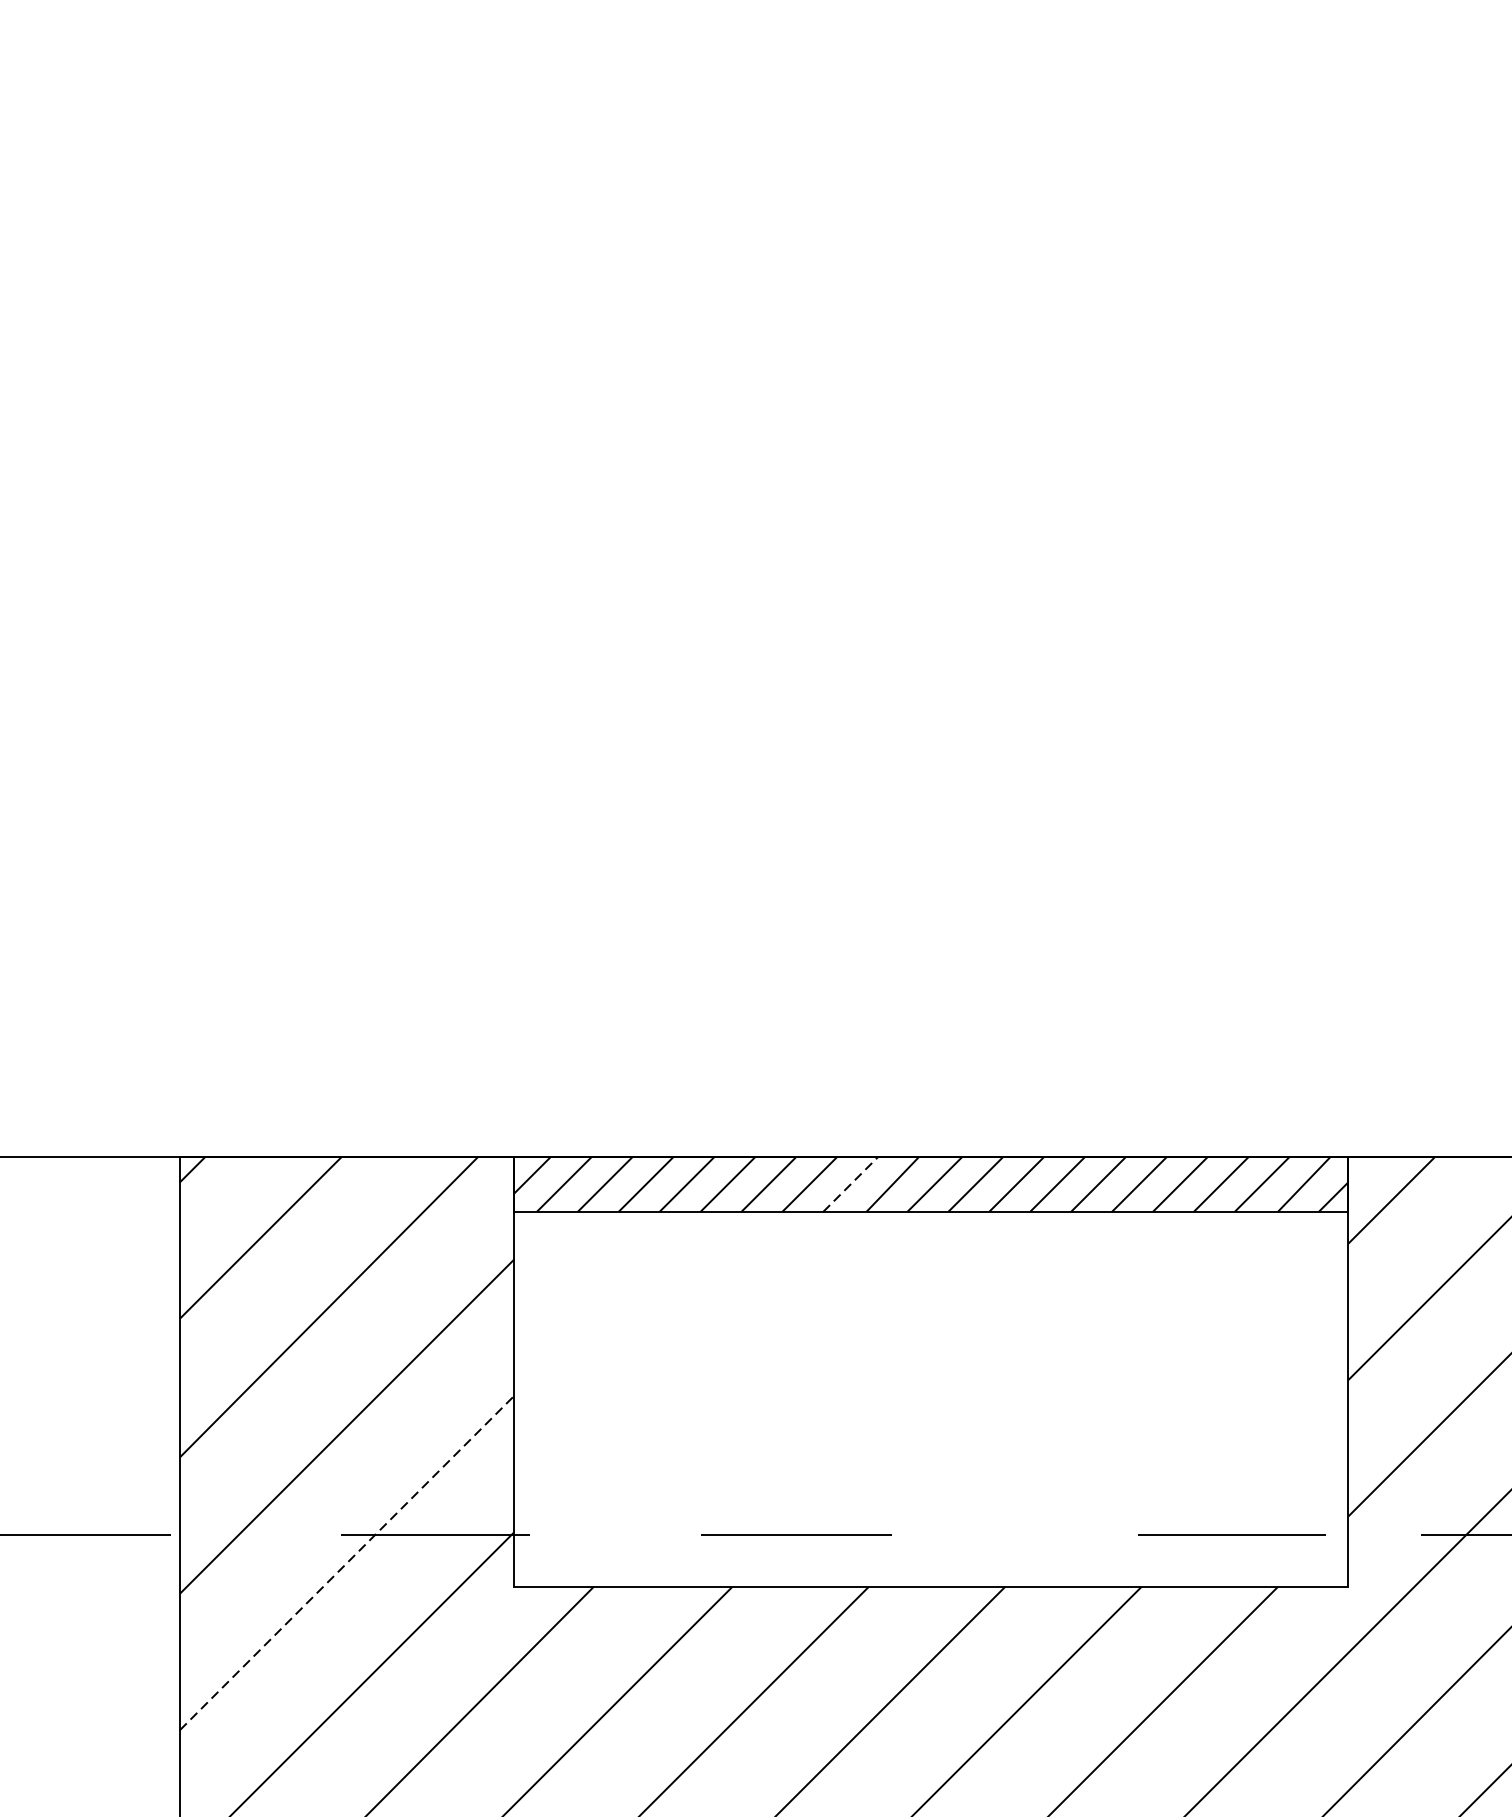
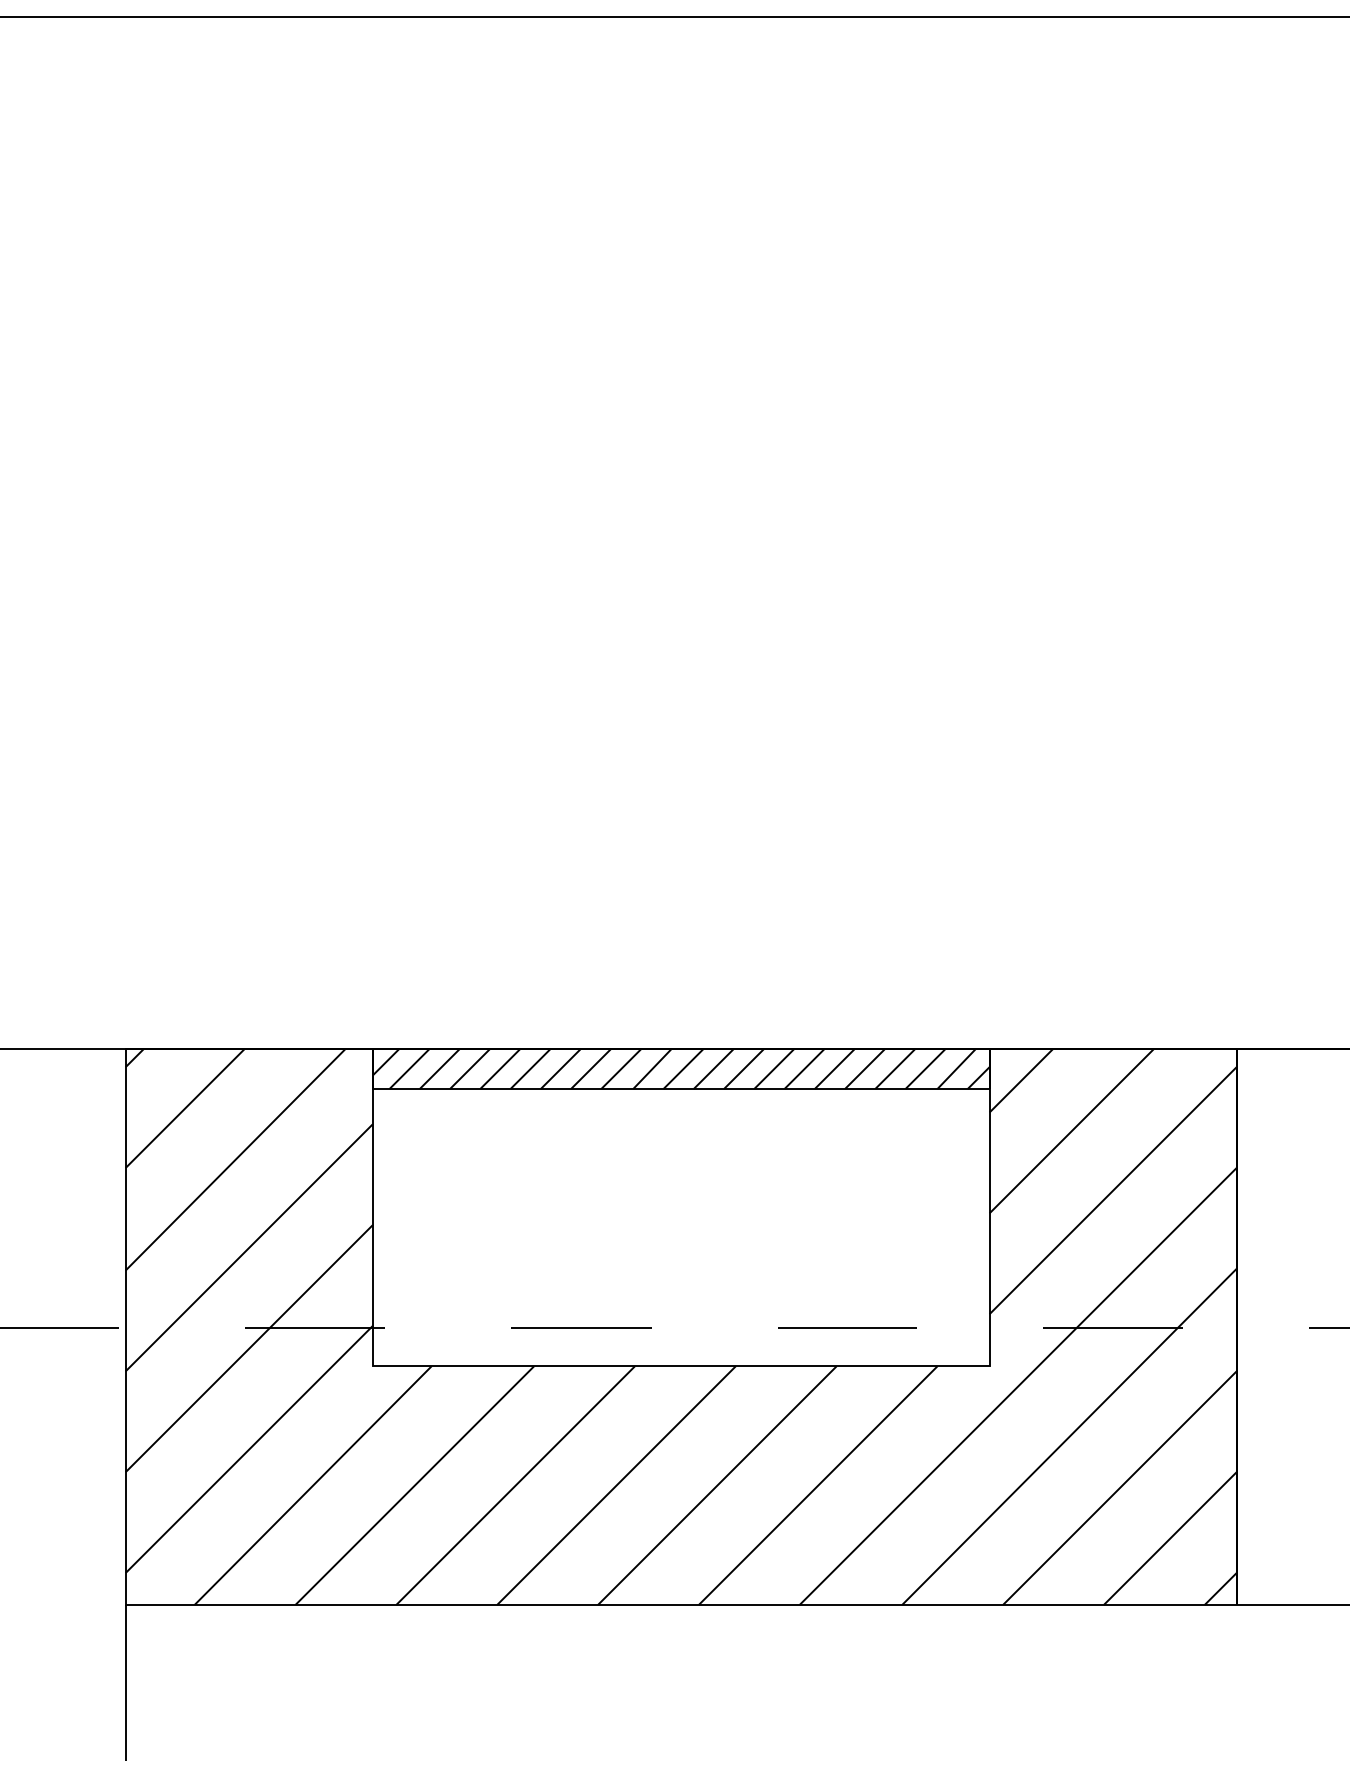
line: (850, 1184) -> (621, 1068), dashed -> solid
line: (1231, 1534) -> (847, 1327), moved
line: (347, 1562) -> (249, 1348), dashed -> solid

